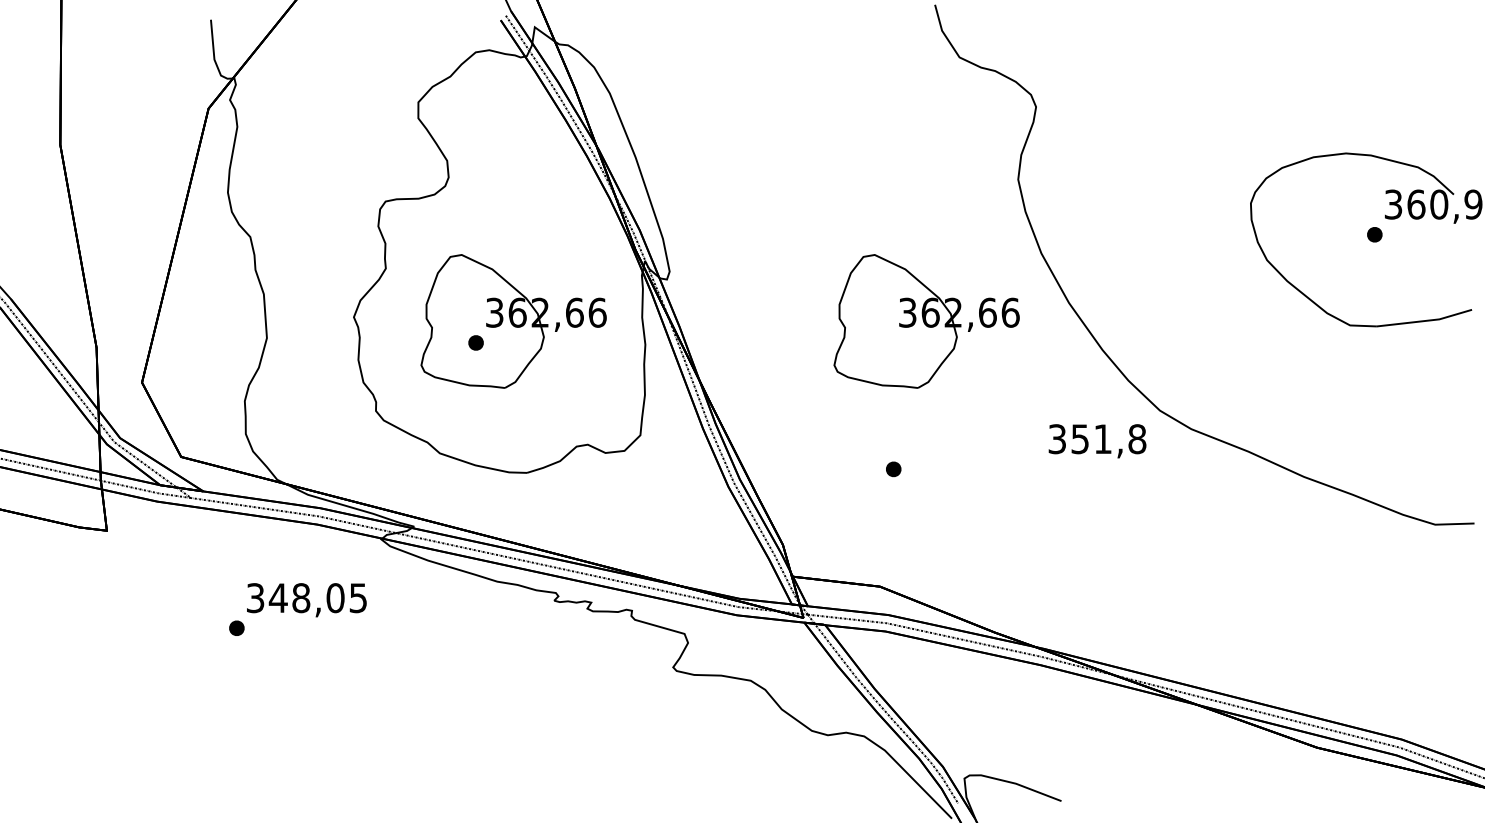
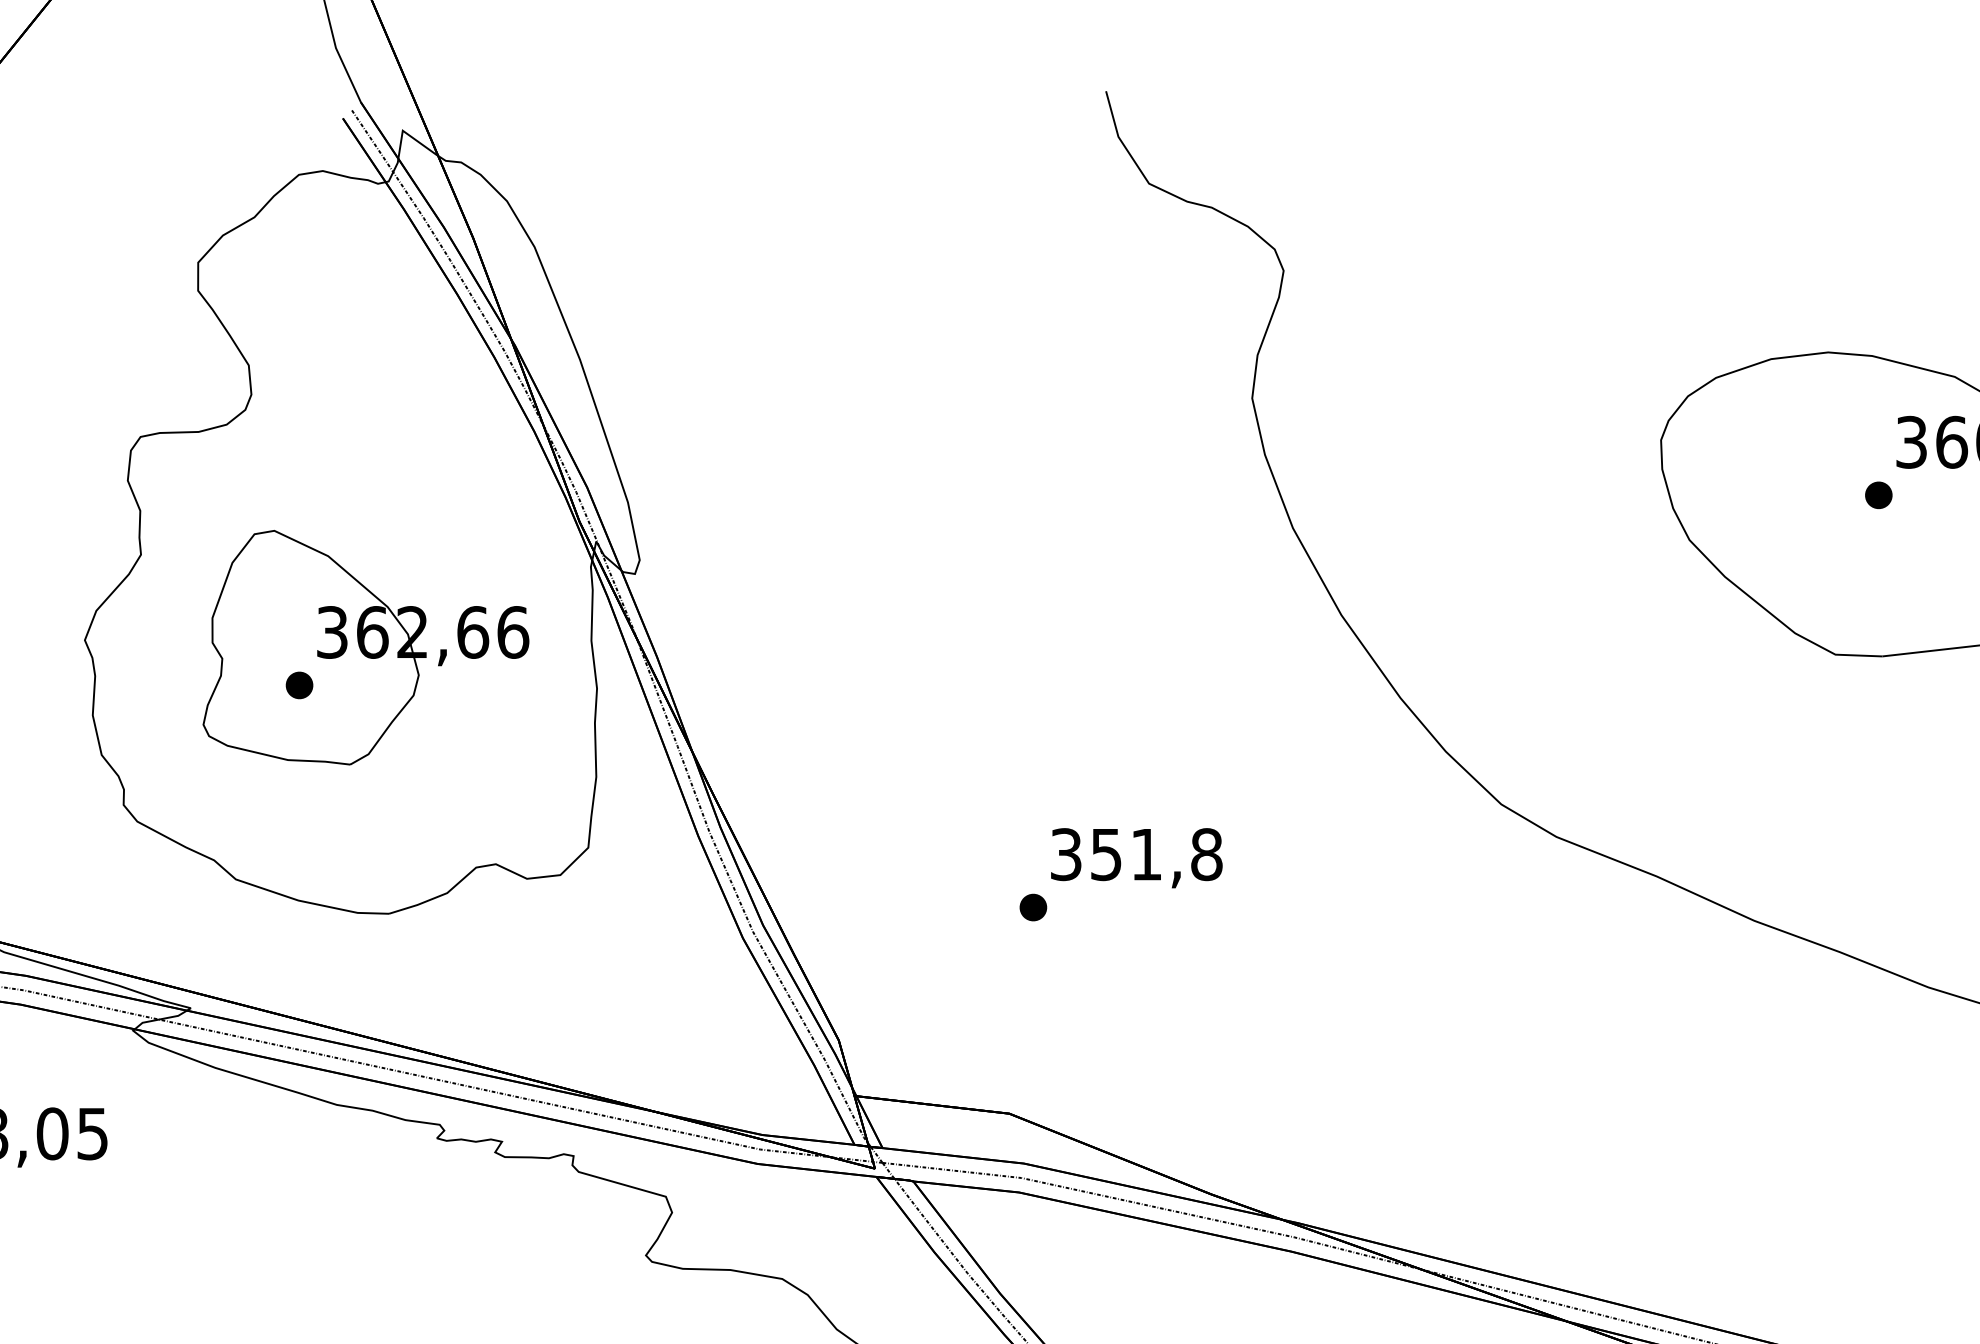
part: (926, 321) -> (1091, 647), removed
text: (1097, 441) -> (1136, 858), moved

